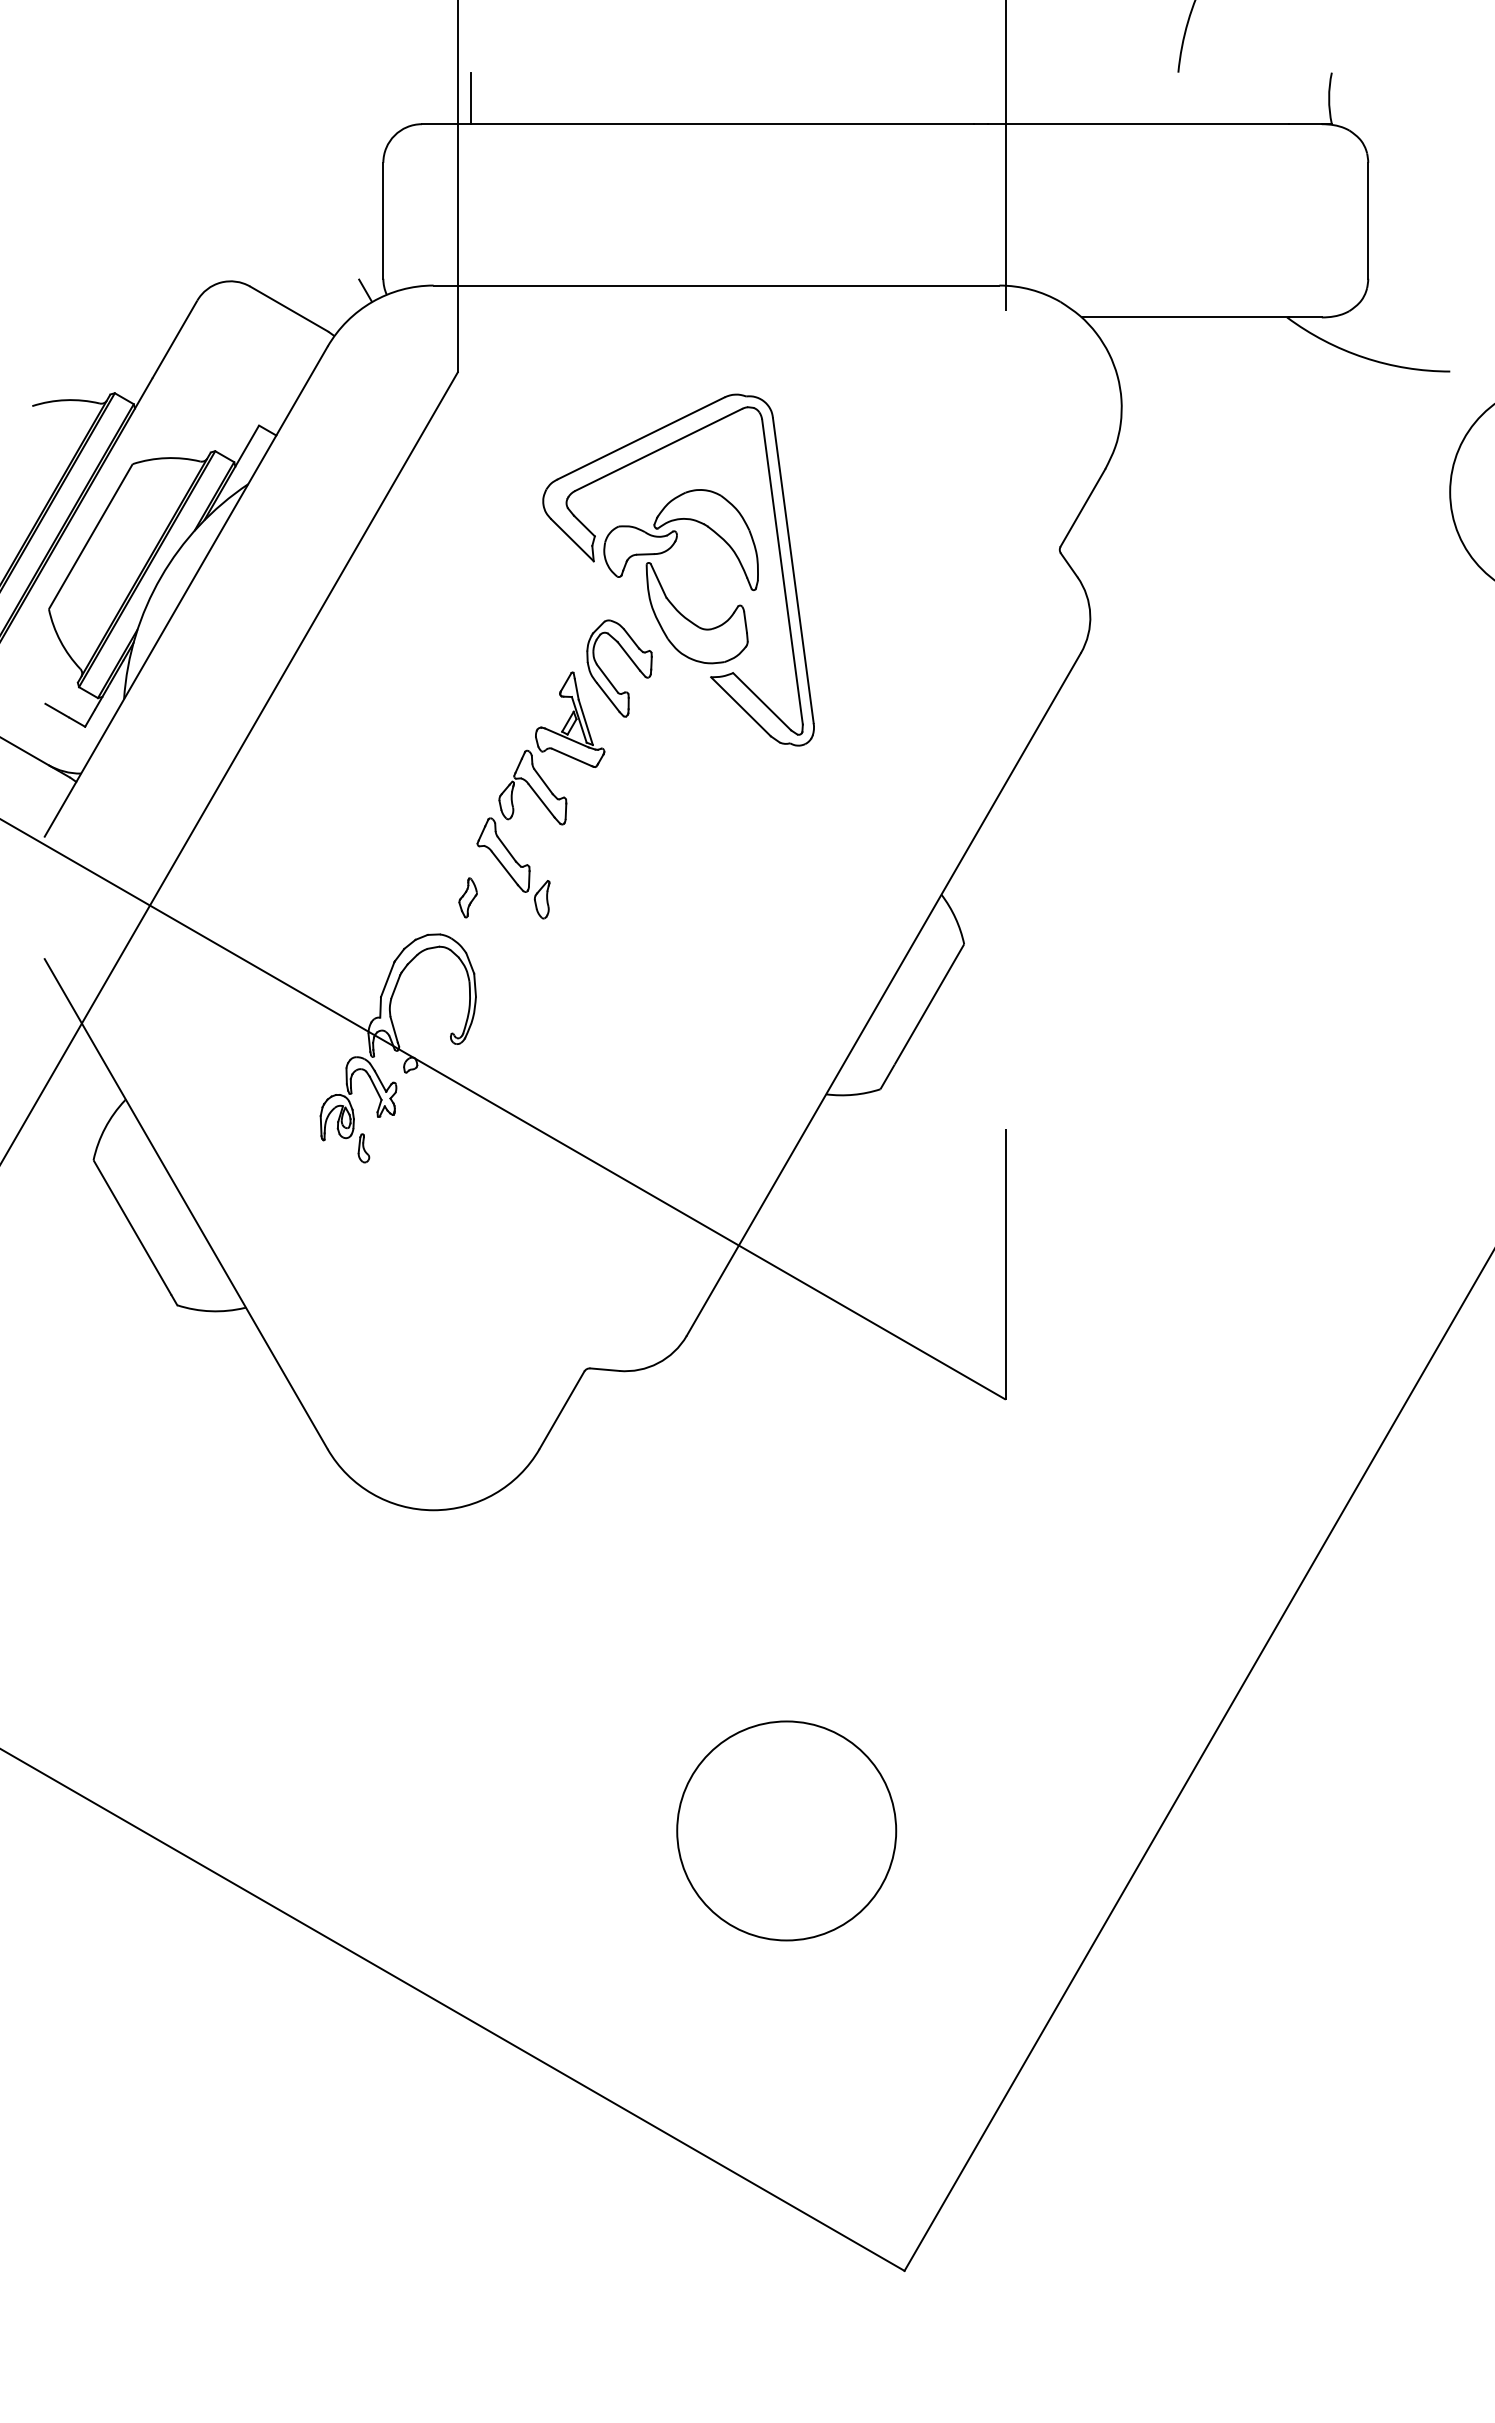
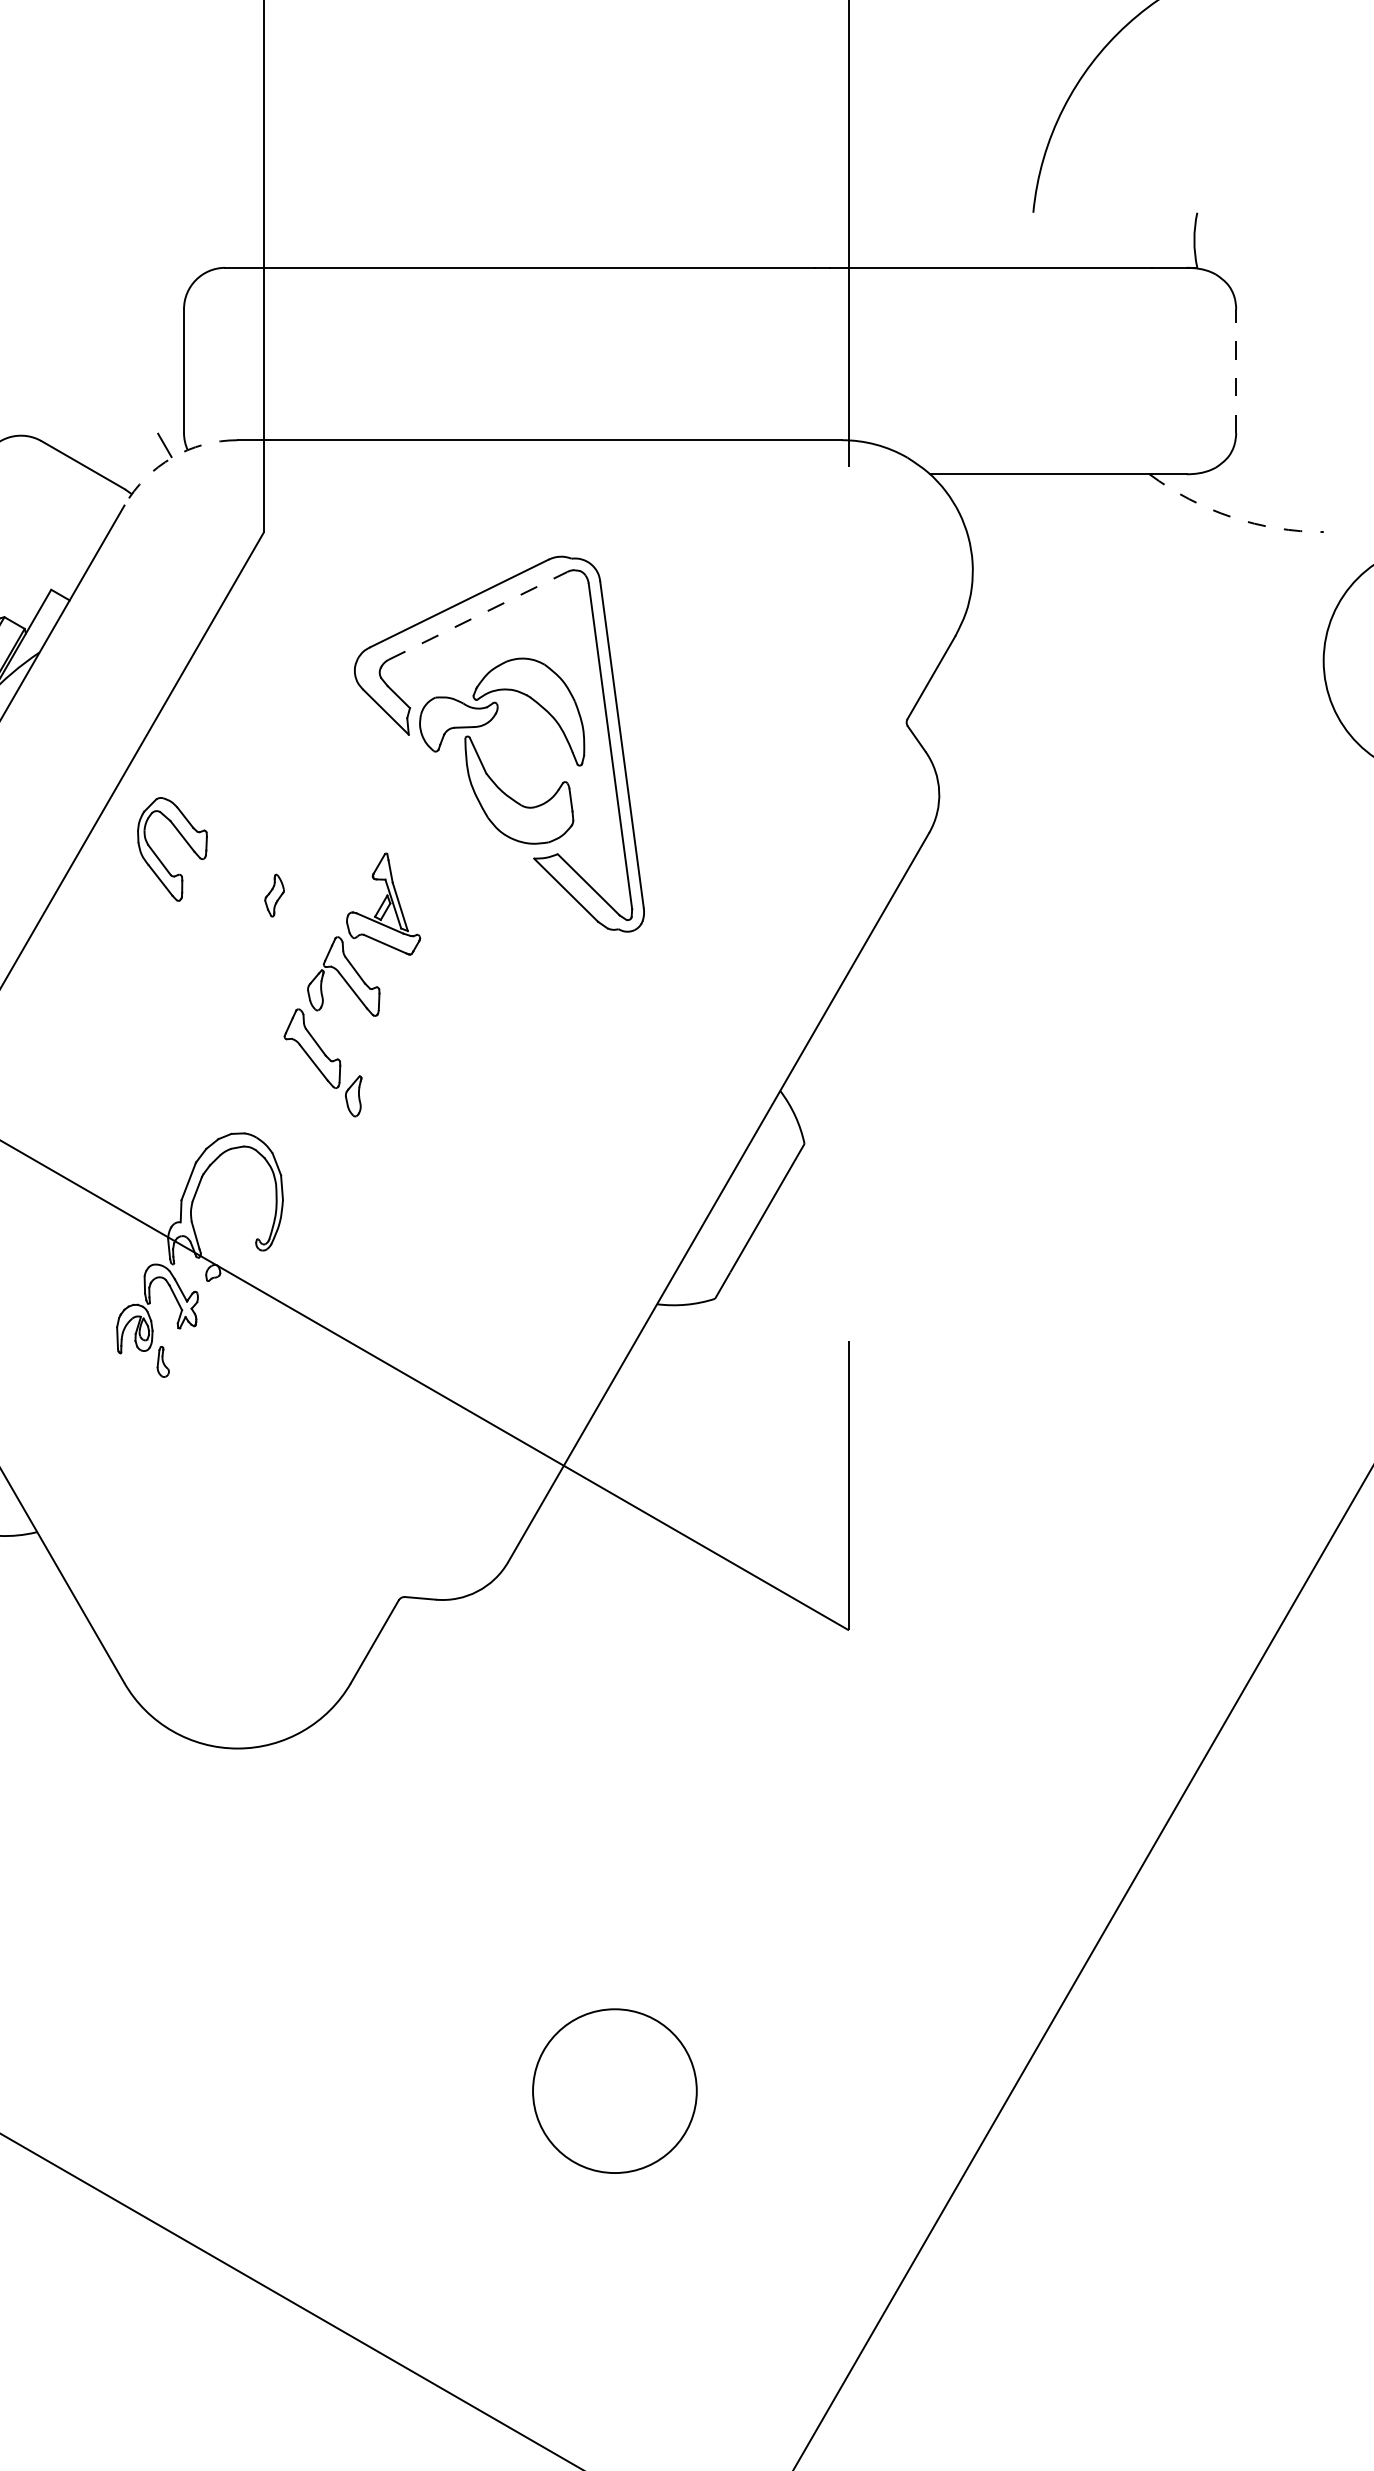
line: (471, 98) -> (278, 240), removed
line: (1368, 220) -> (1236, 370), solid -> dashed
arc: (372, 301) -> (172, 457), solid -> dashed
arc: (1364, 357) -> (1232, 517), solid -> dashed
line: (658, 449) -> (477, 615), solid -> dashed
part: (630, 660) -> (184, 840), moved
part: (467, 897) -> (273, 895), moved
circle: (786, 1830) -> (614, 2090), size x0.7

